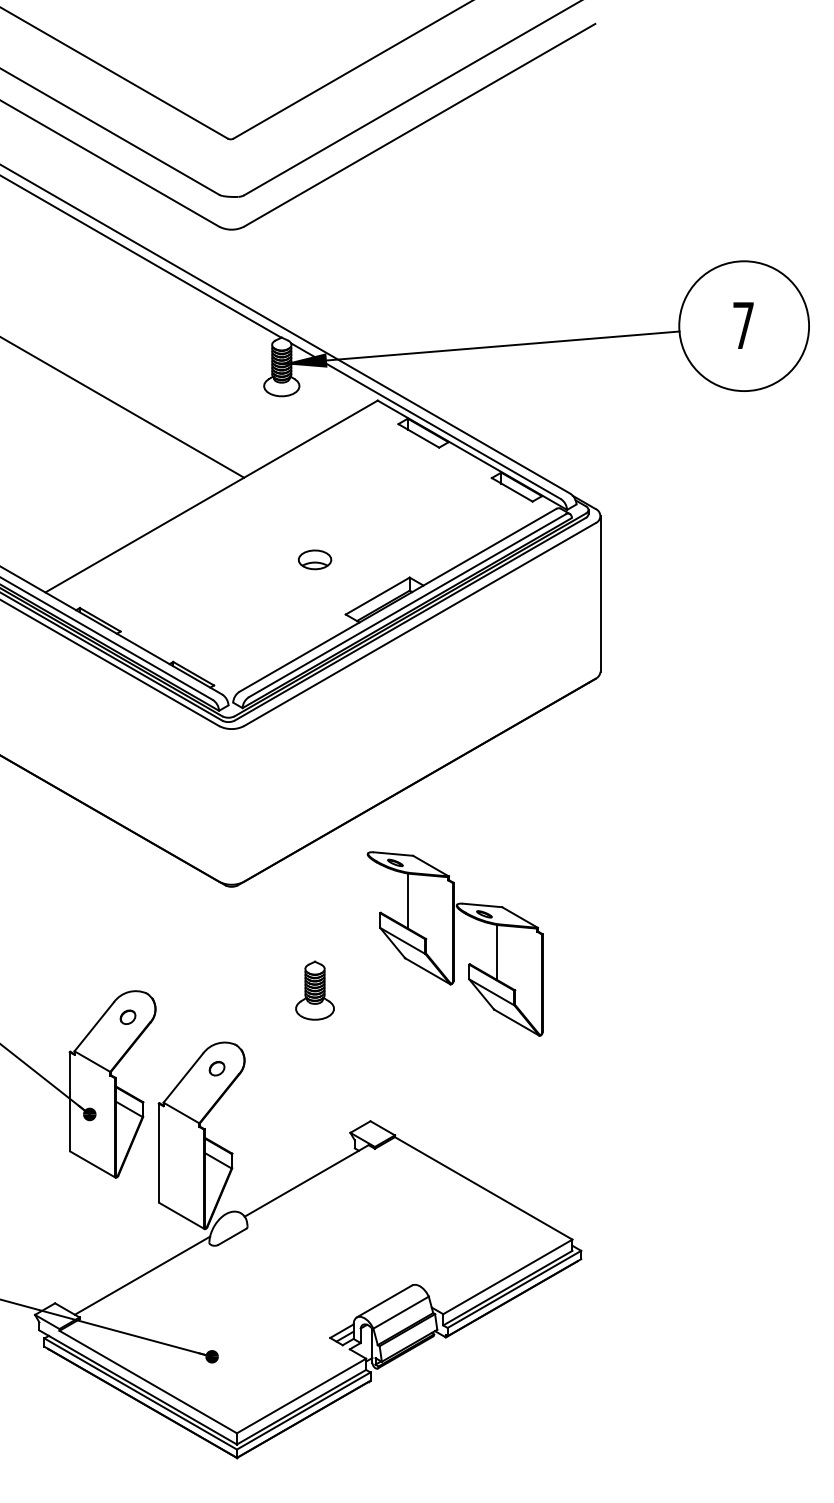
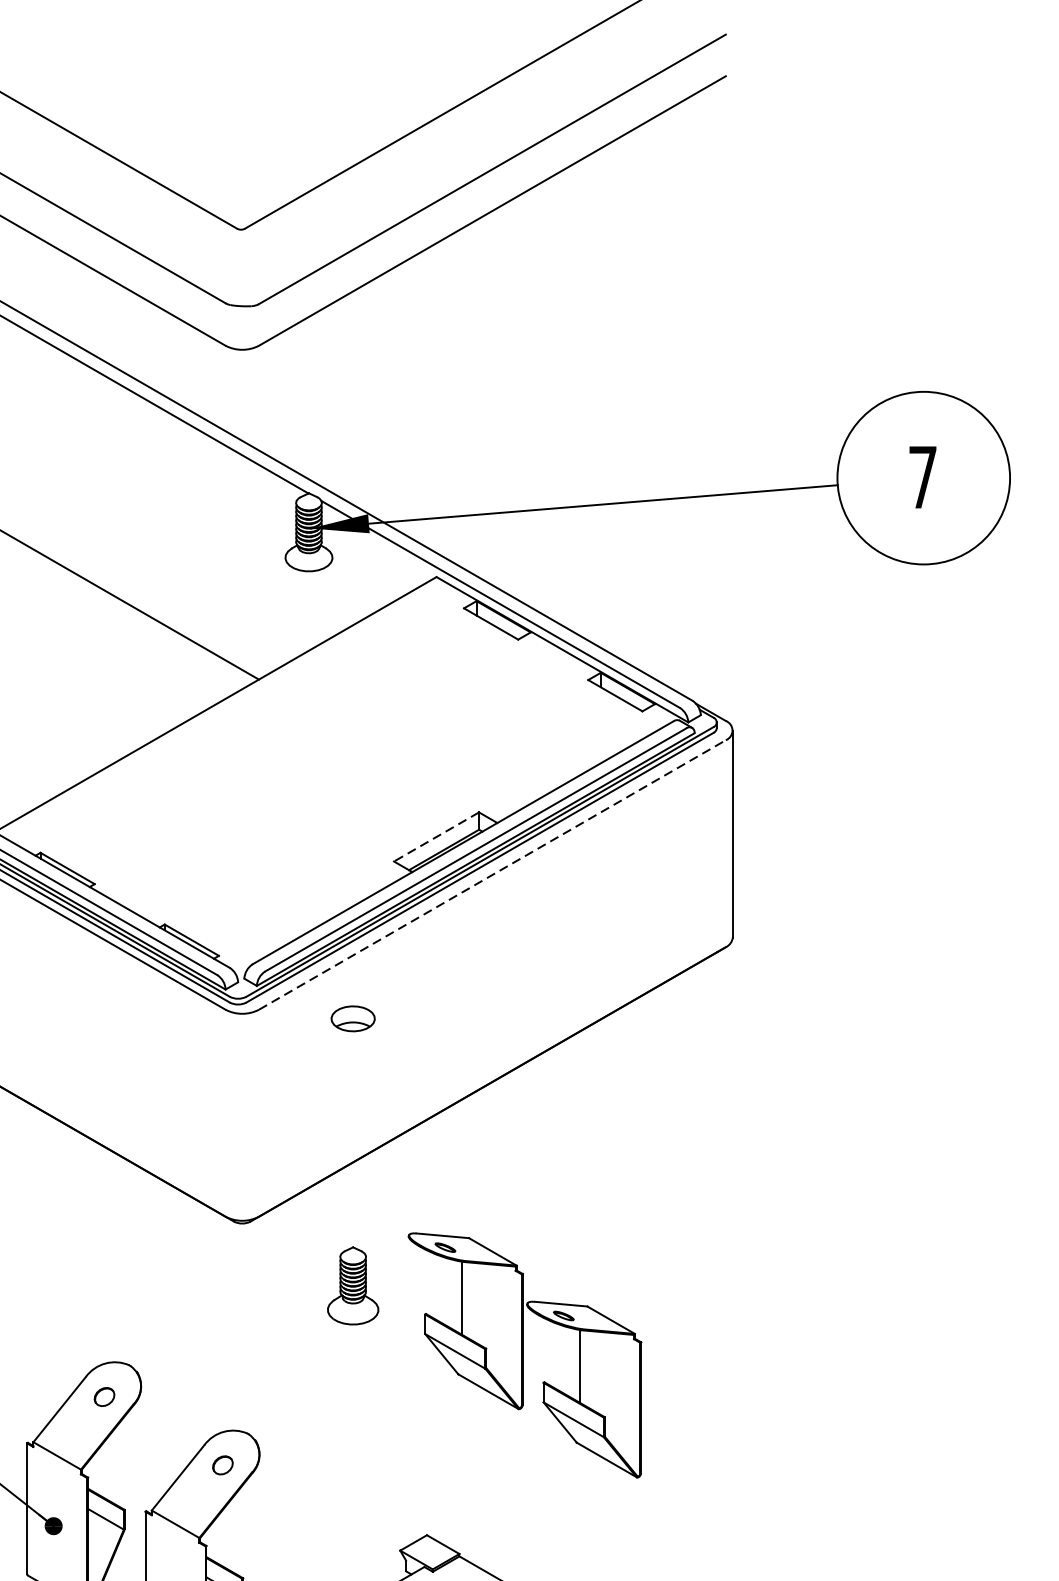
part: (314, 559) -> (352, 1018), moved
line: (377, 596) -> (436, 837), solid -> dashed
line: (419, 624) -> (492, 874), solid -> dashed
part: (454, 943) -> (523, 1354), moved
part: (314, 990) -> (352, 1285), moved

